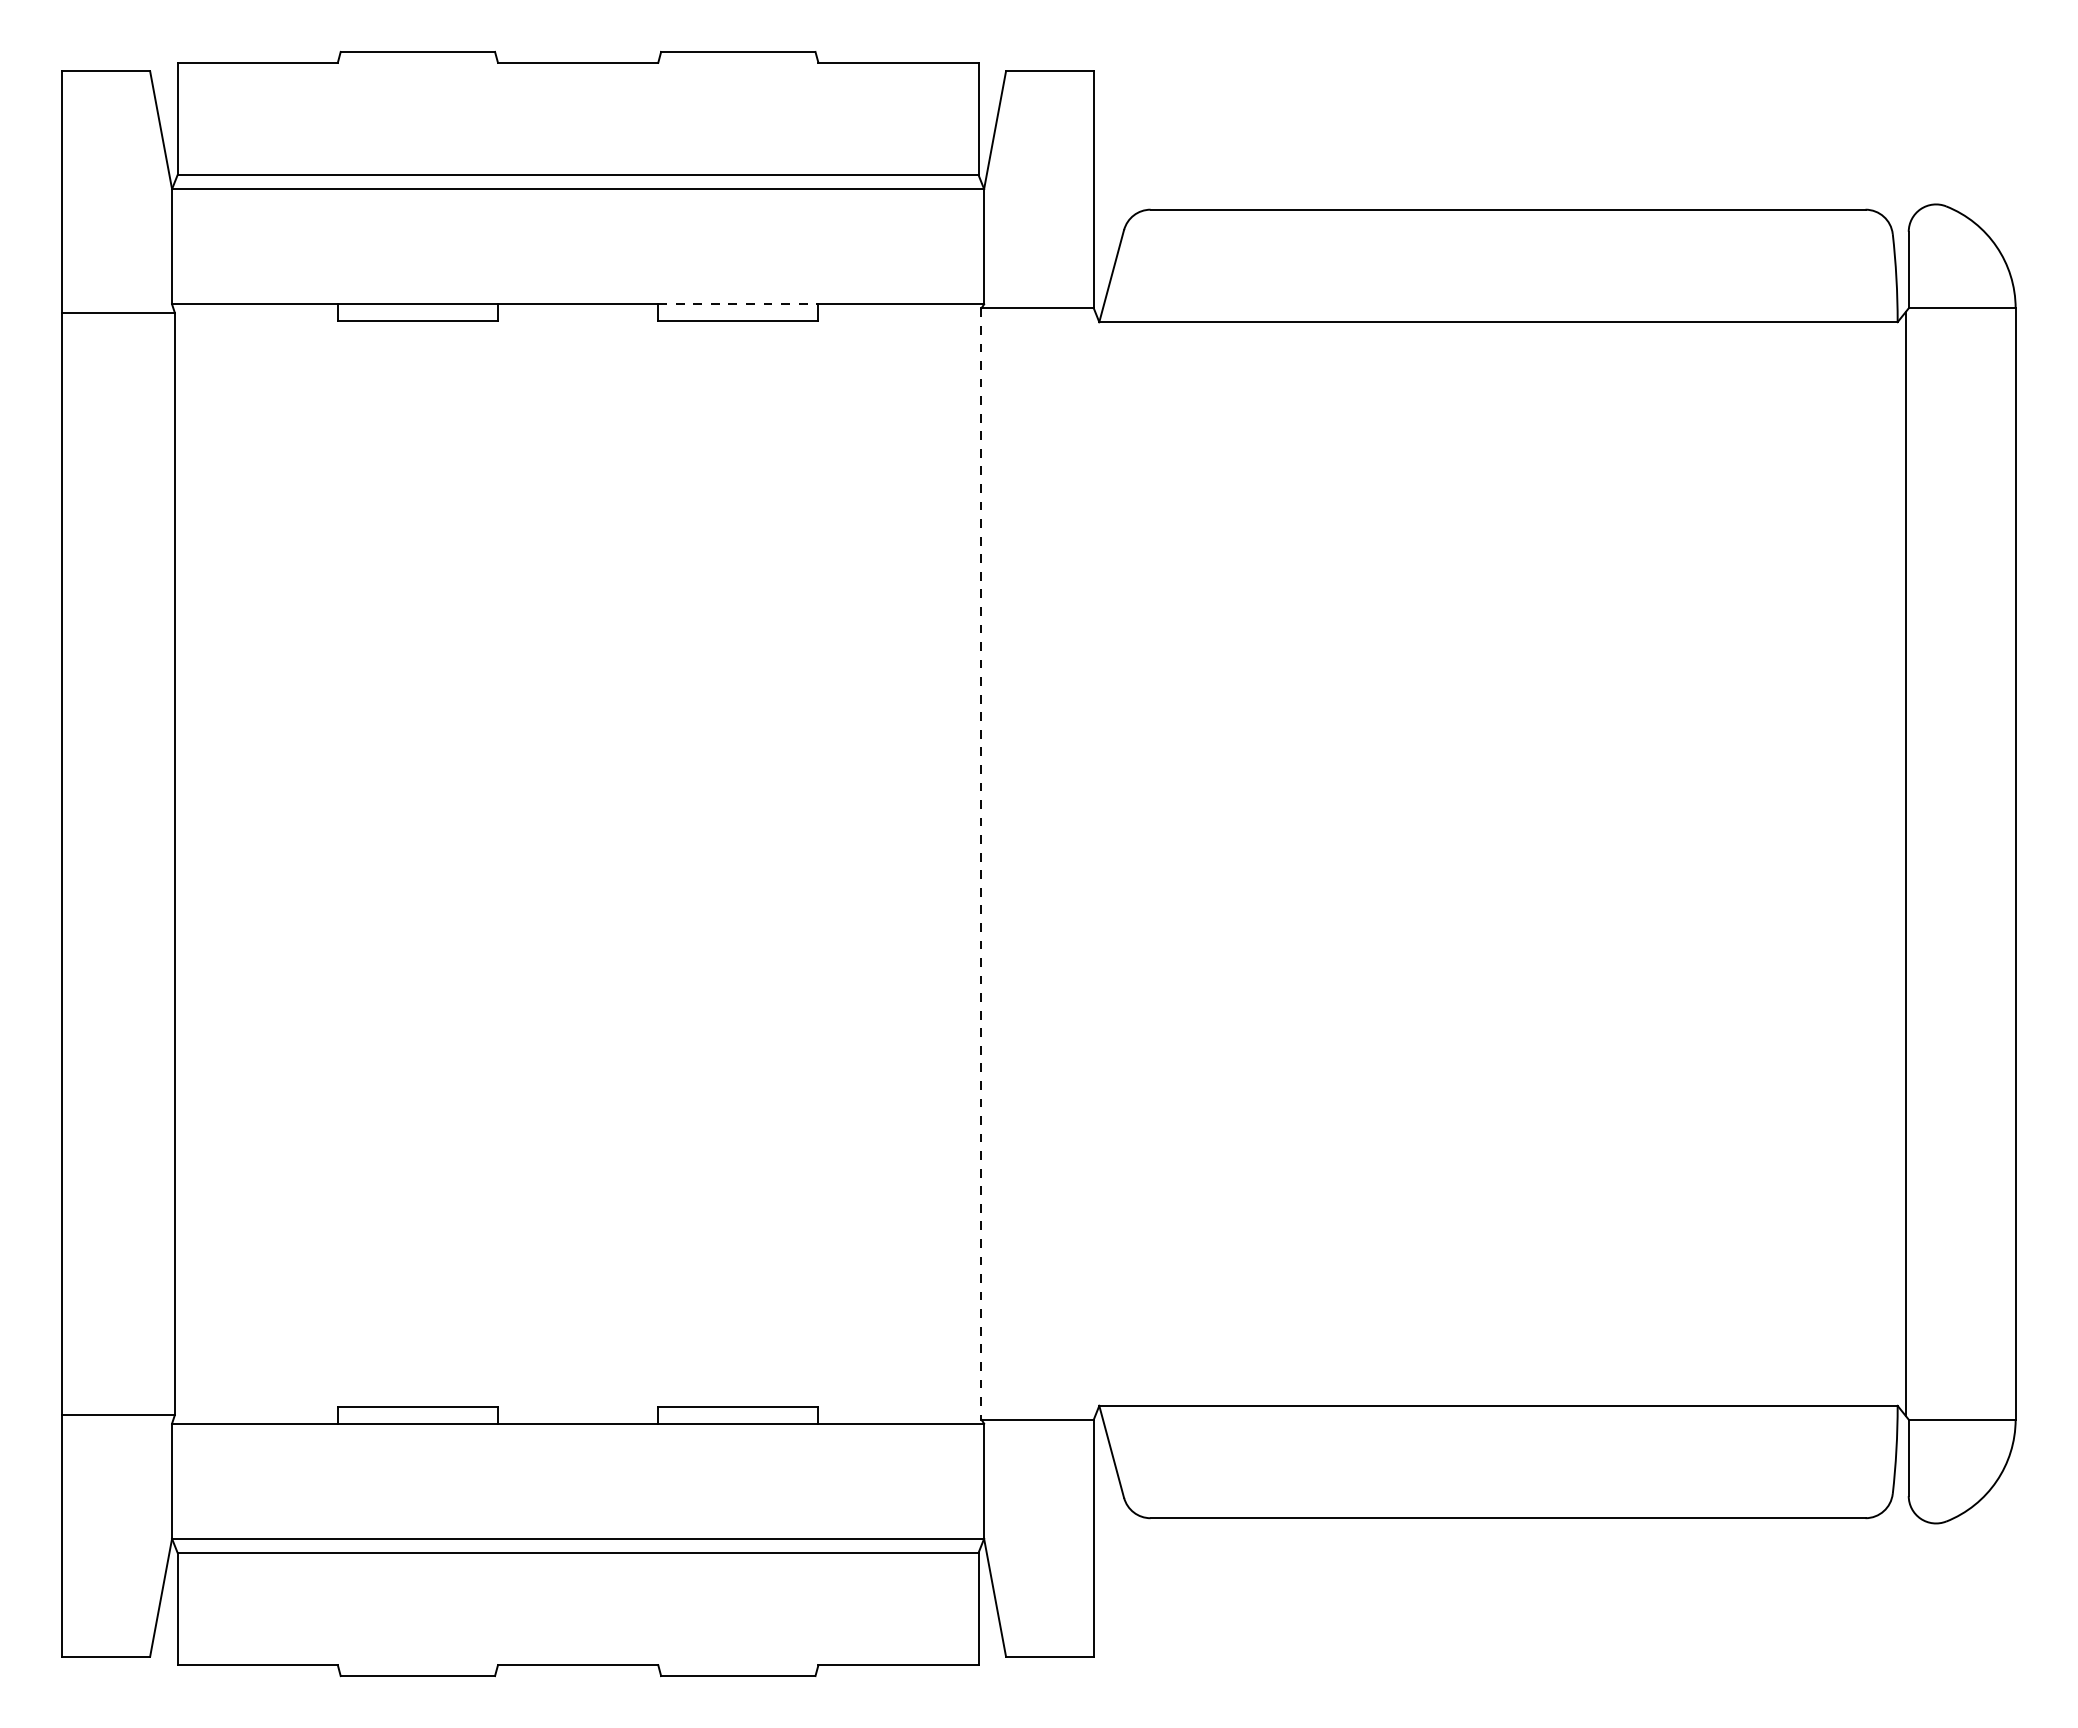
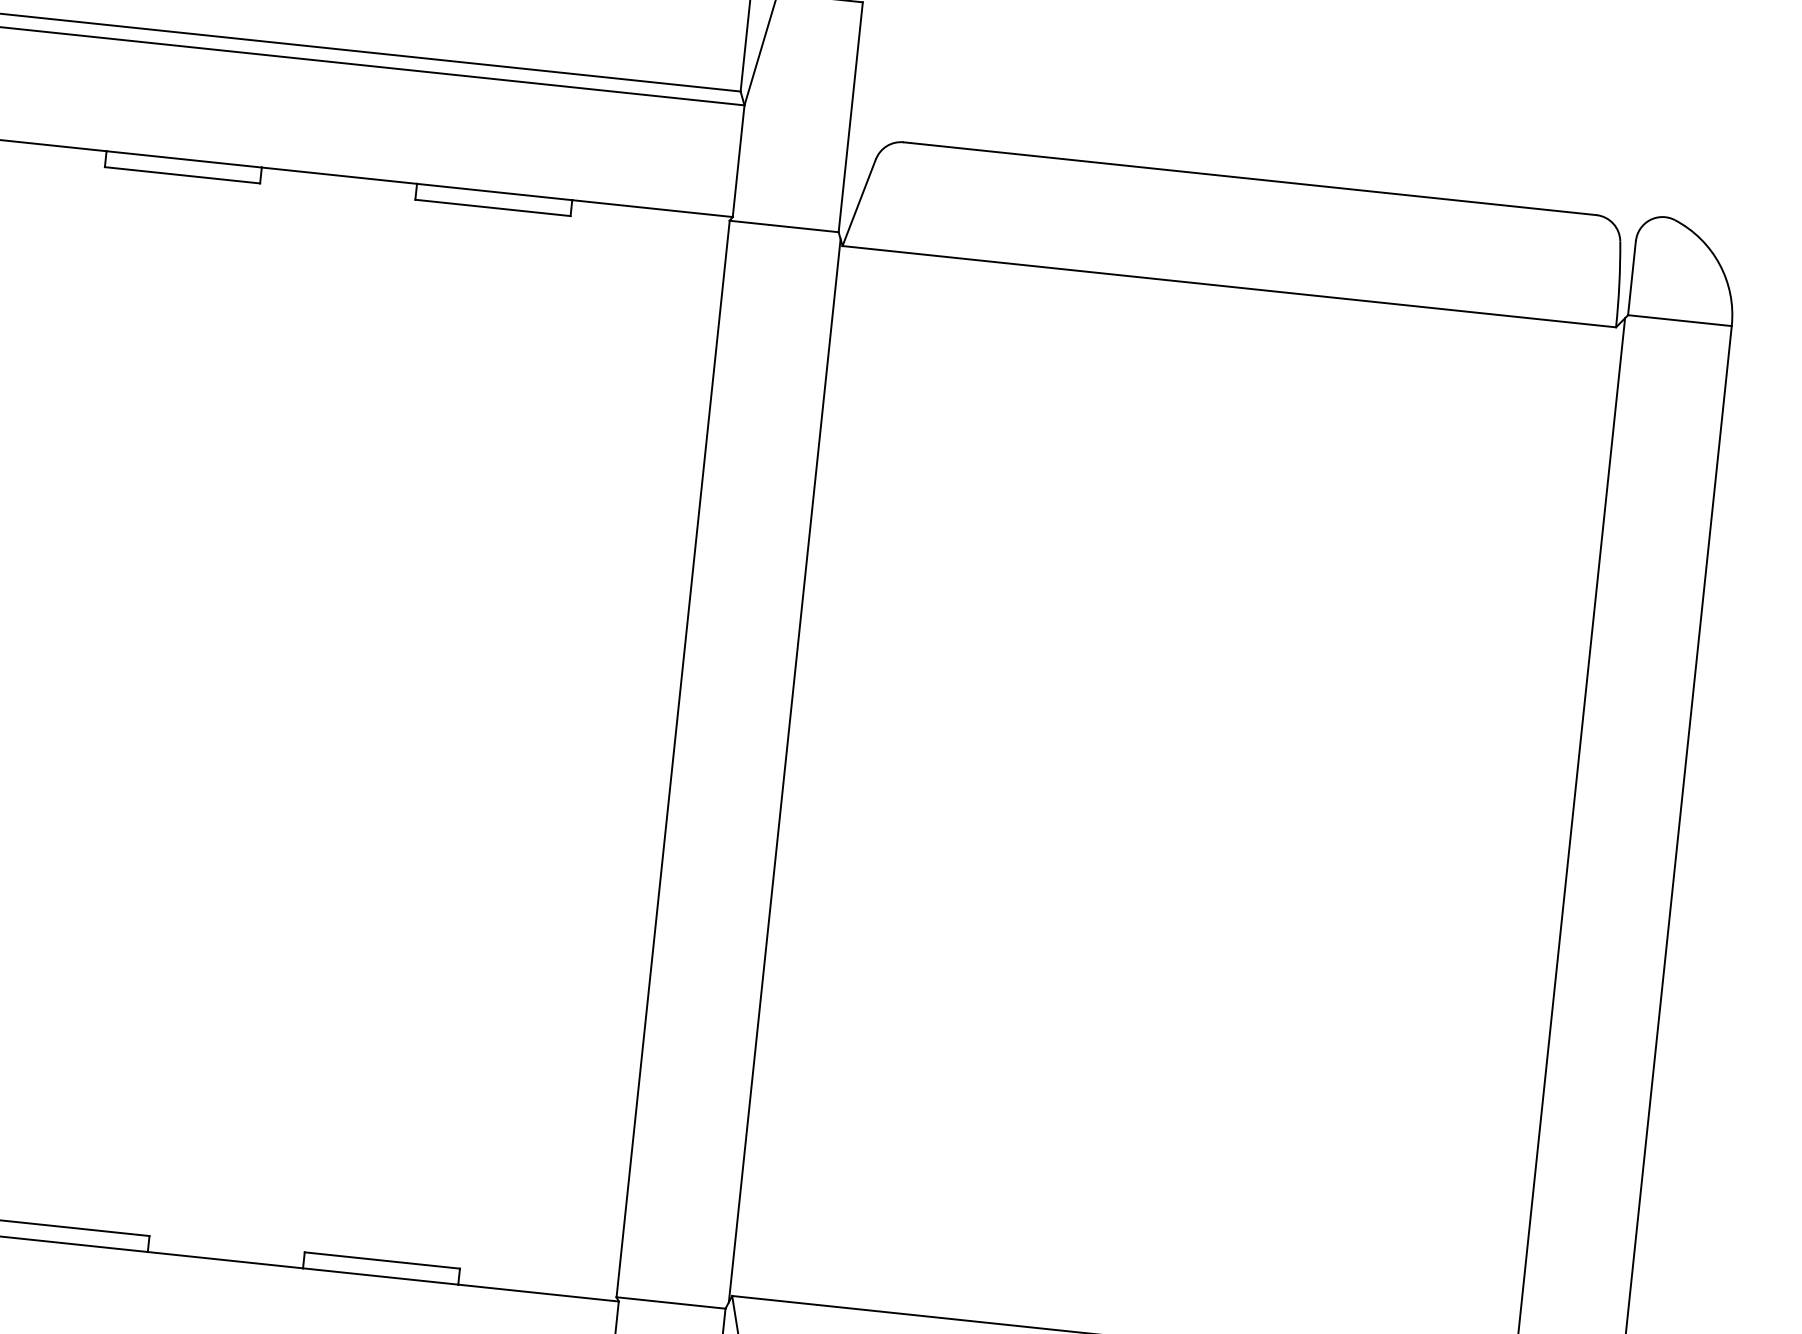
line: (738, 304) -> (494, 192), dashed -> solid
line: (1096, 863) -> (784, 770), added
line: (981, 864) -> (673, 759), dashed -> solid

